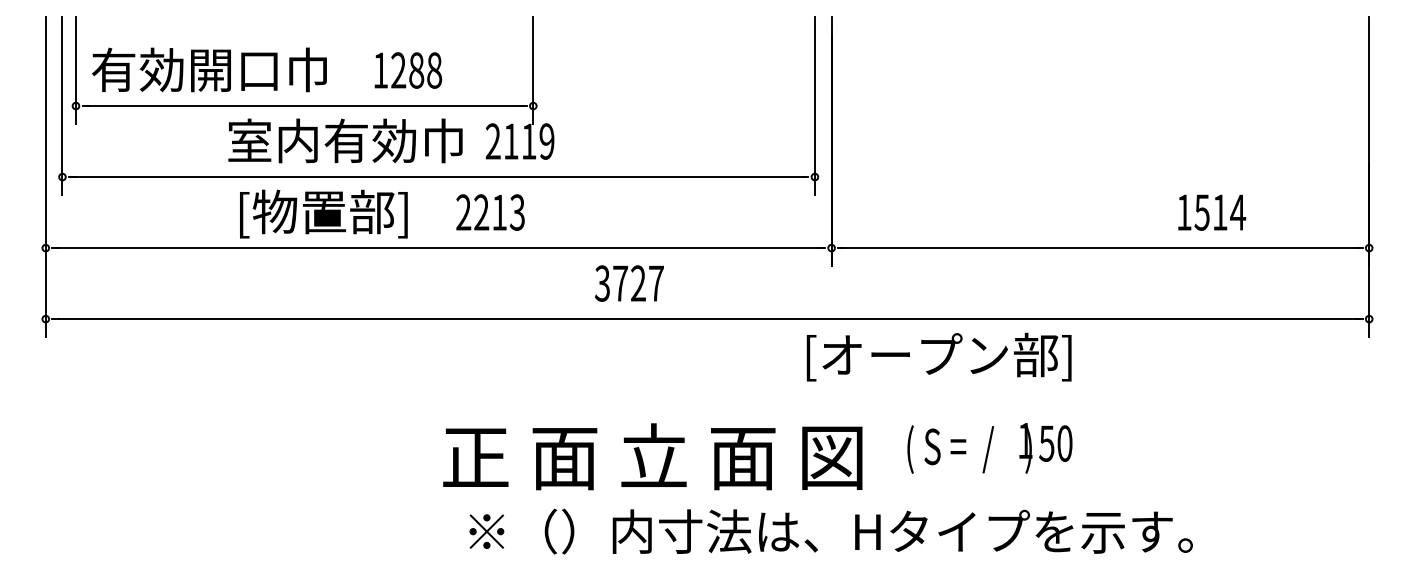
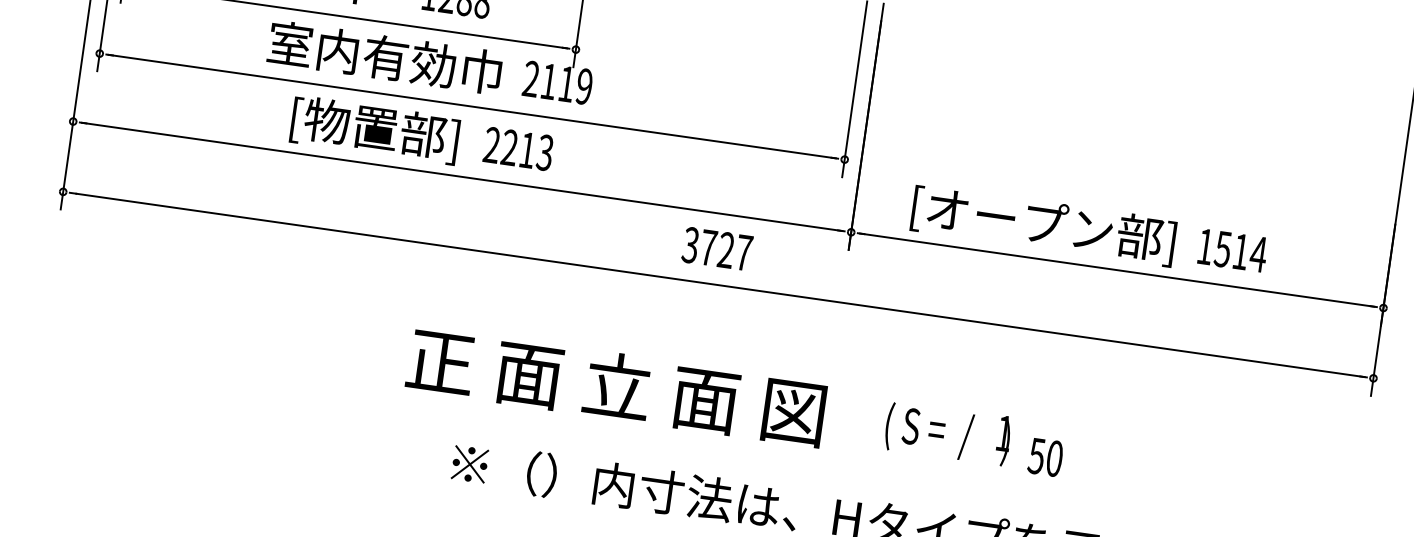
text: (323, 213) -> (374, 129), moved
text: (629, 283) -> (717, 248), moved
text: (938, 356) -> (1043, 224), moved
text: (969, 448) -> (947, 433), moved
text: (652, 456) -> (616, 386), moved

